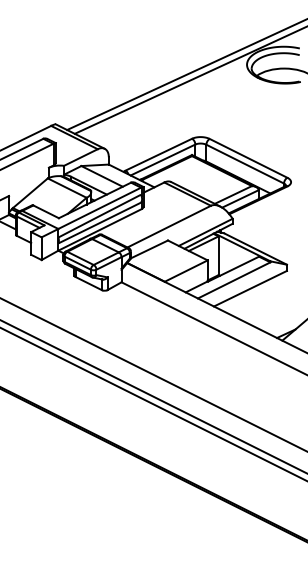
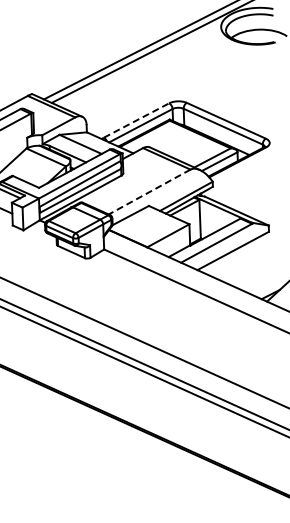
line: (158, 154) -> (136, 120), solid -> dashed
line: (169, 226) -> (149, 191), solid -> dashed

